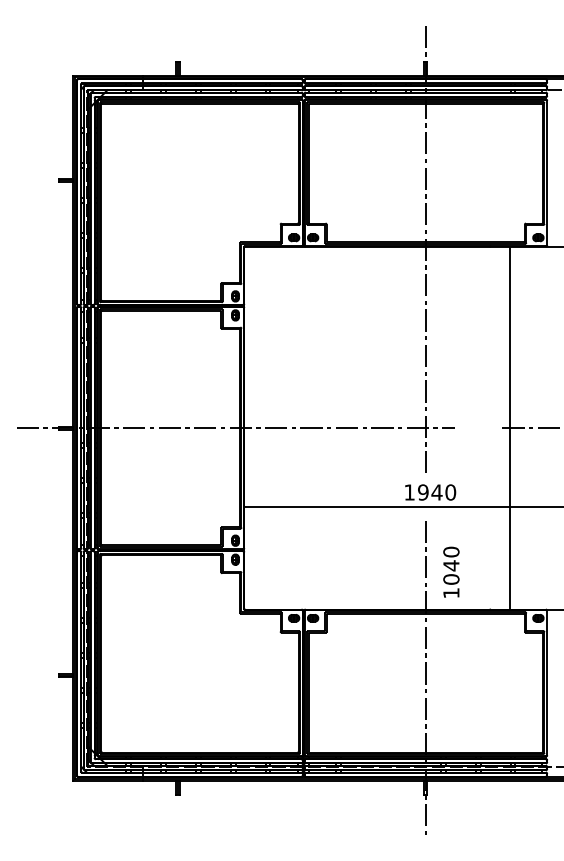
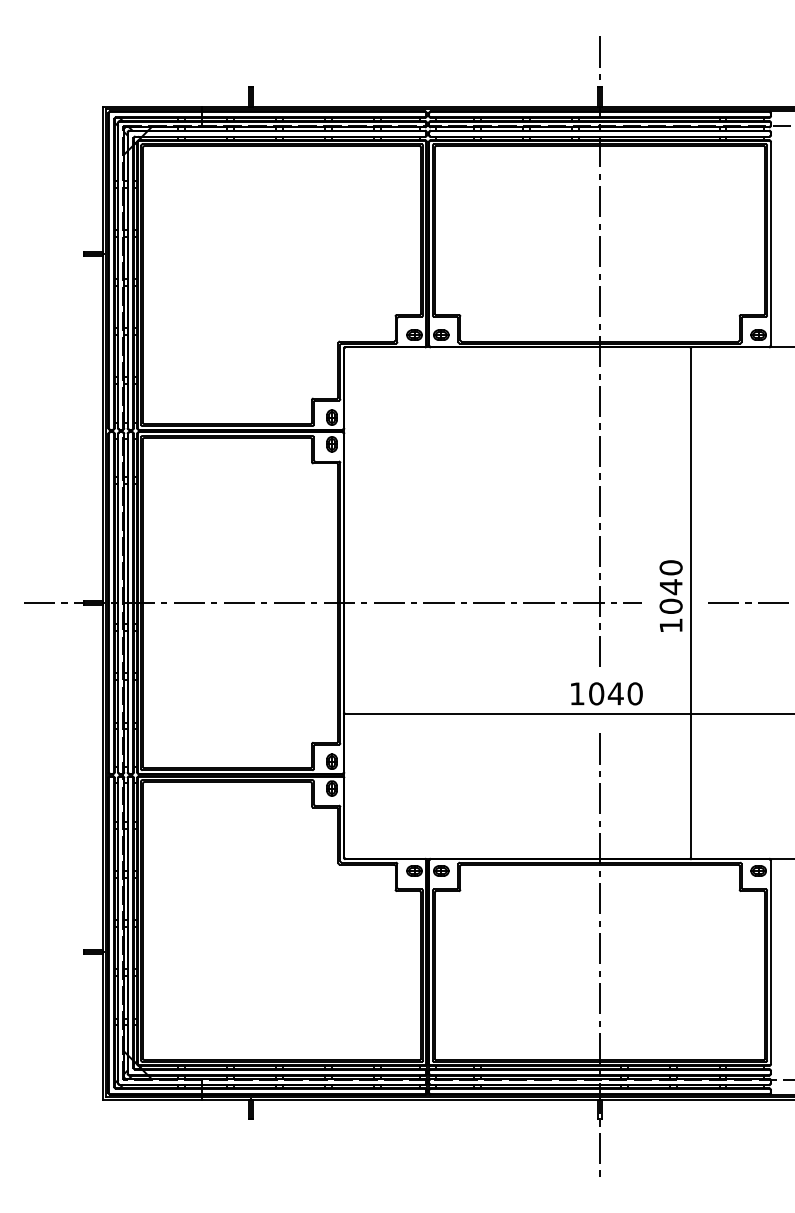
line: (509, 427) -> (690, 602), moved
text: (423, 492) -> (596, 693), 1940 -> 1040
text: (450, 571) -> (670, 595), moved

